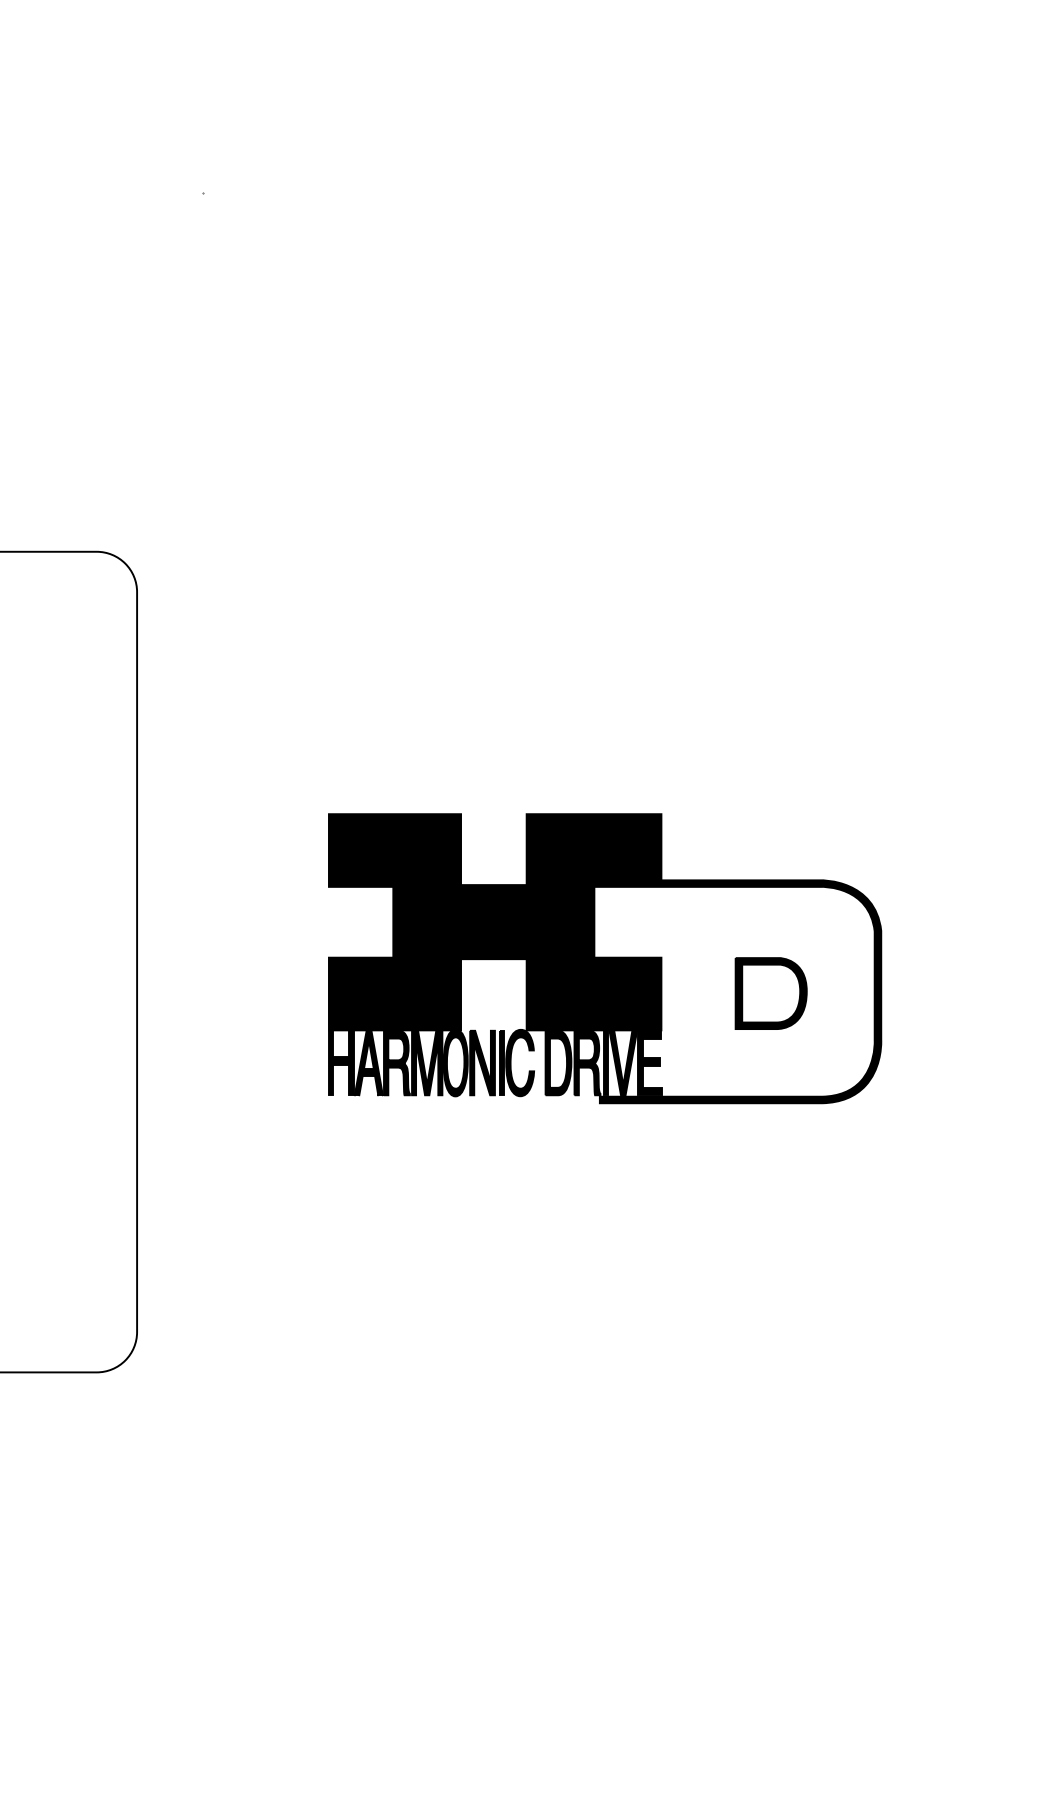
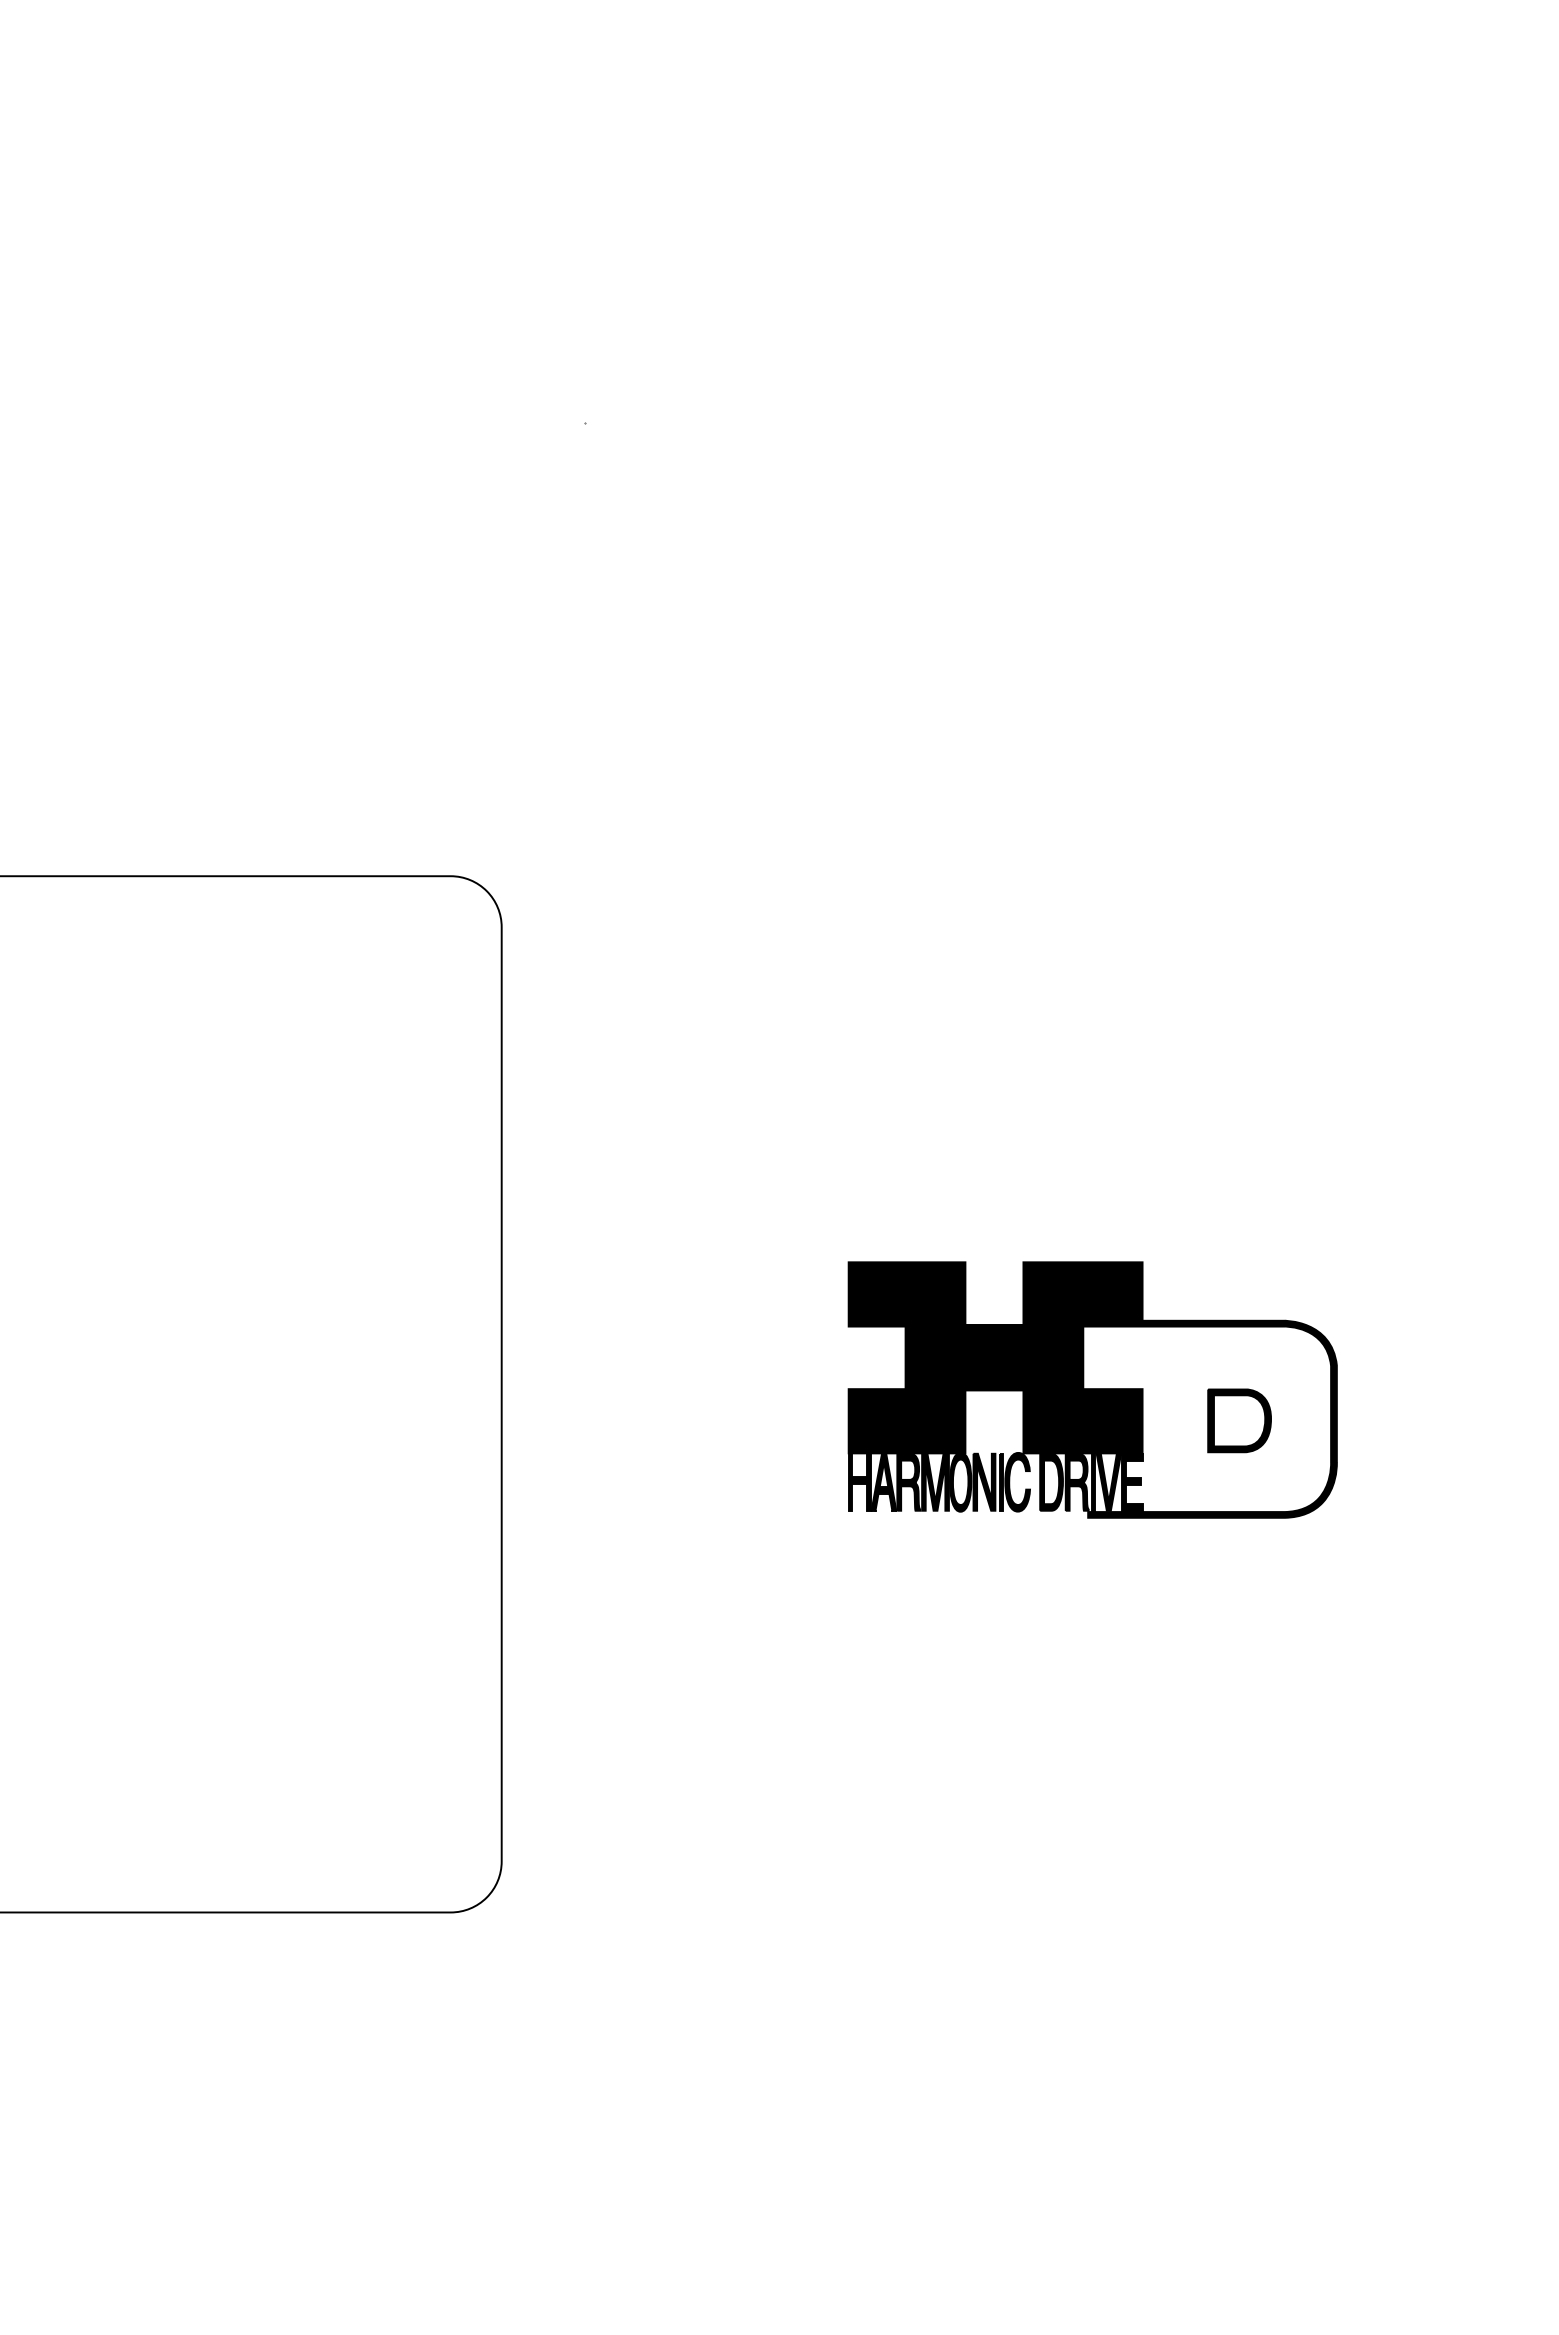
part: (604, 958) -> (1092, 1389), size x0.7

